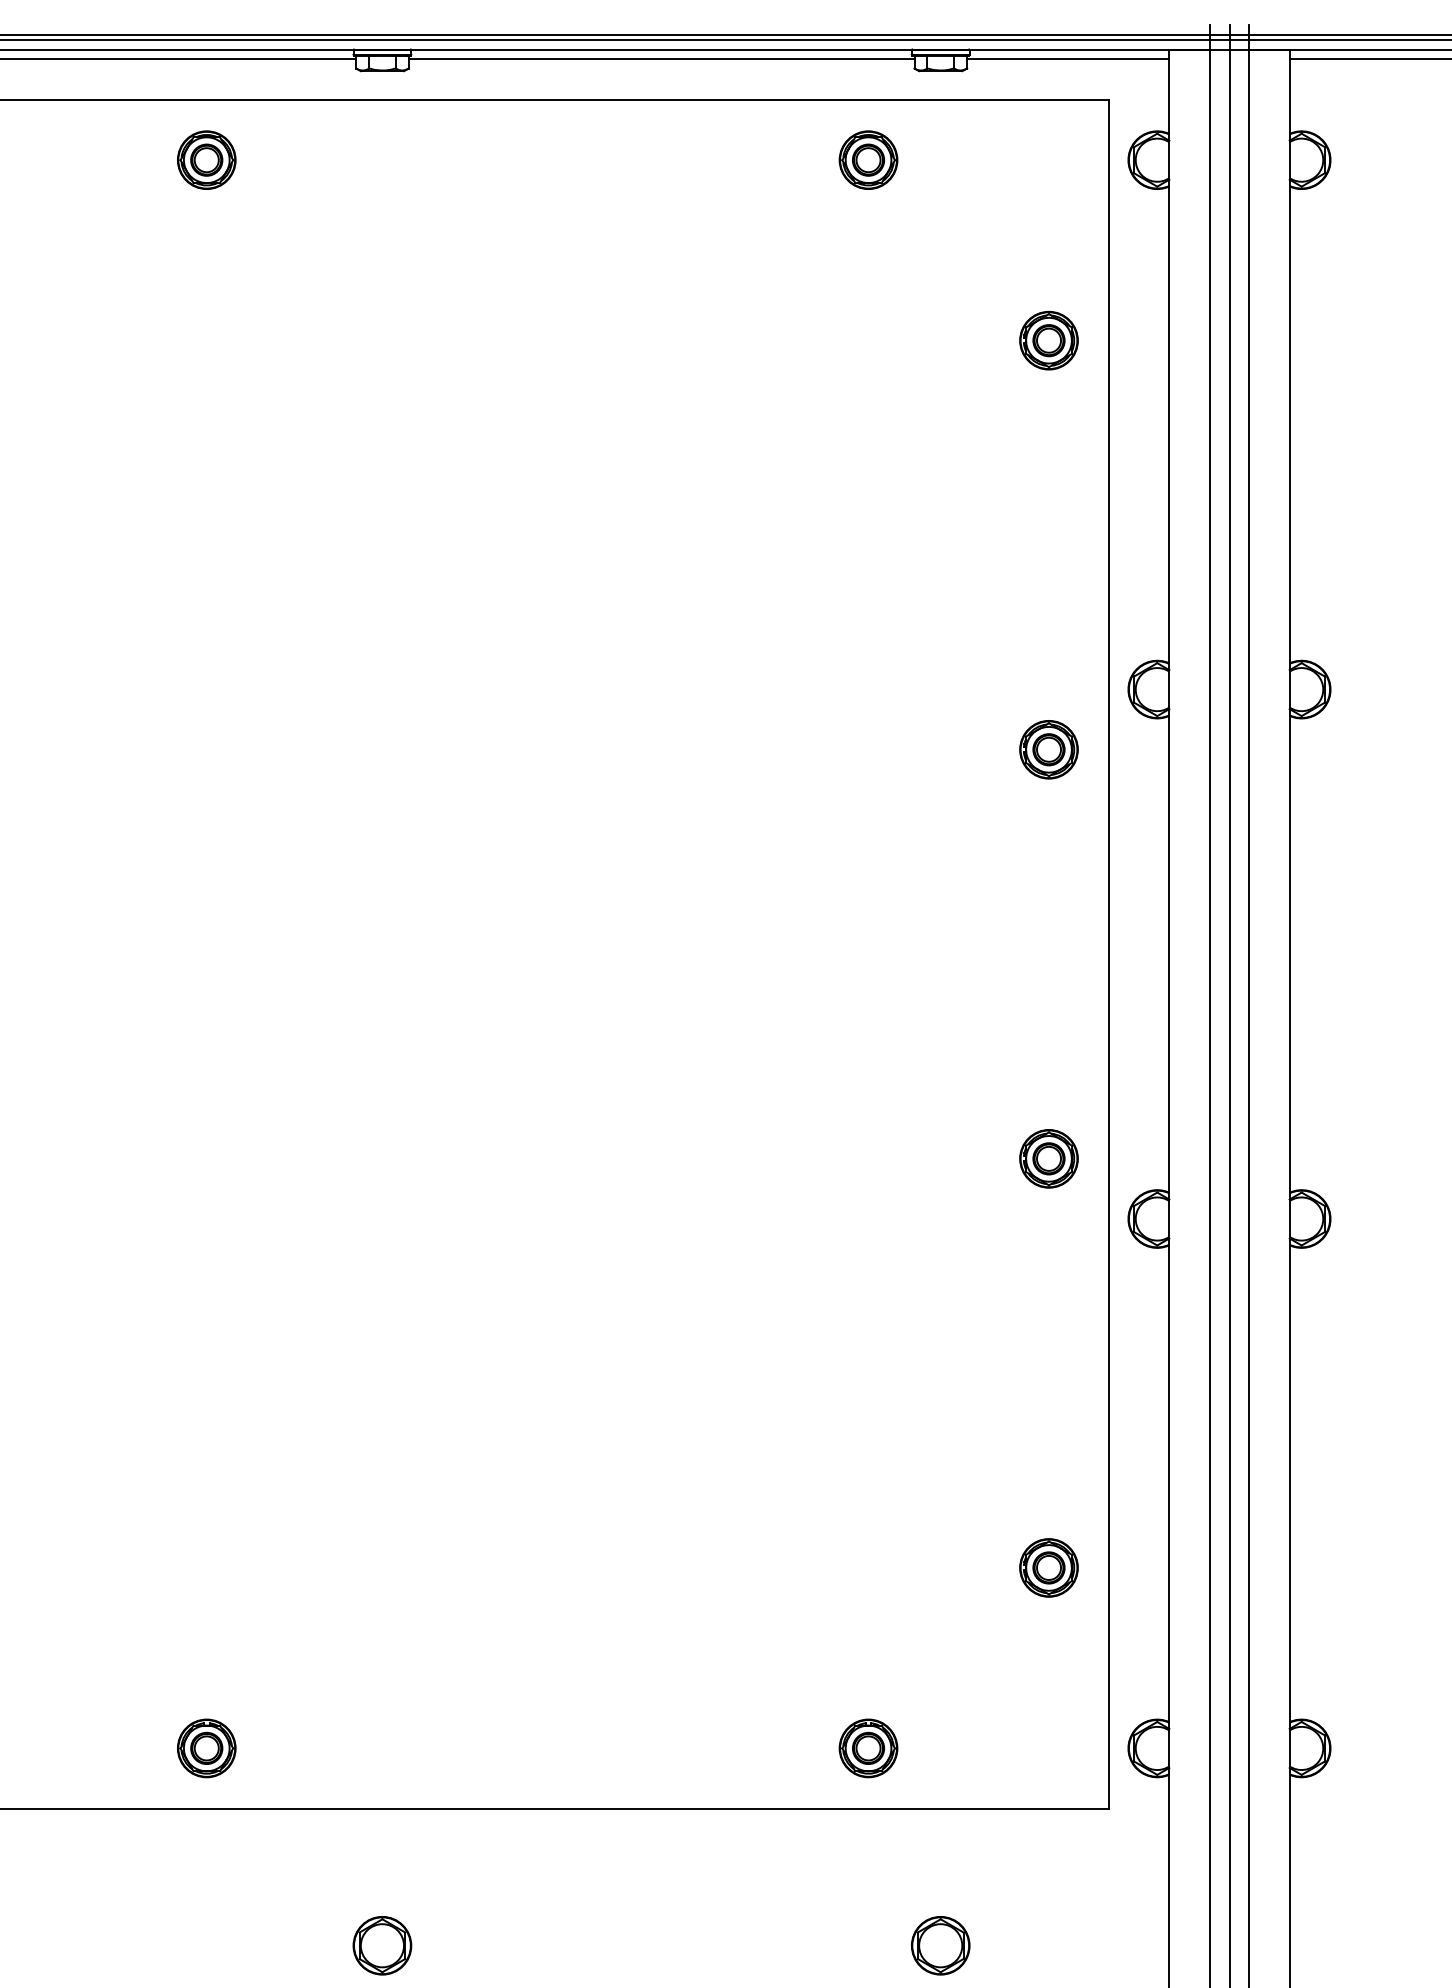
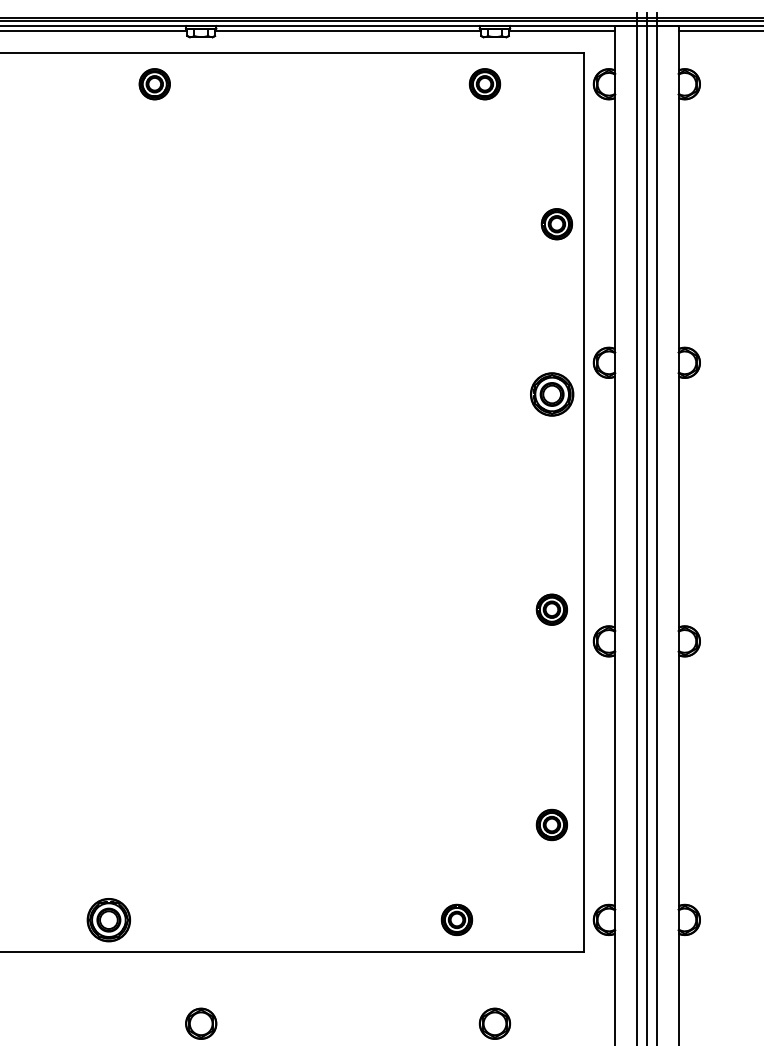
part: (206, 160) -> (154, 84), moved
part: (867, 160) -> (484, 84), moved
part: (1048, 341) -> (556, 224), moved
part: (1048, 749) -> (551, 394), size x1.4
part: (206, 1747) -> (108, 919), size x1.4

